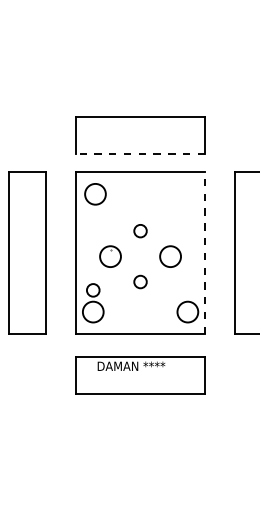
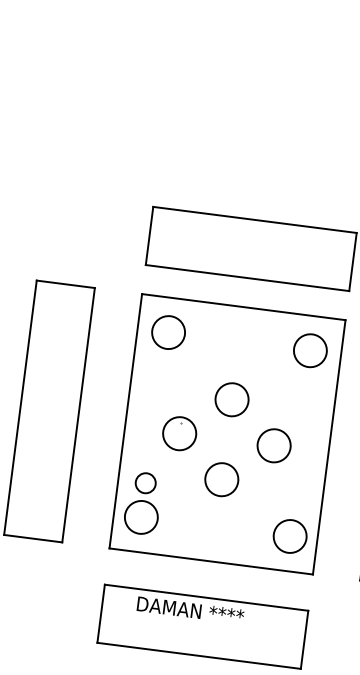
line: (140, 153) -> (247, 277), dashed -> solid
circle: (185, 194) -> (310, 351), added
circle: (140, 230) -> (232, 398), size x1.67
line: (205, 253) -> (329, 447), dashed -> solid
circle: (140, 281) -> (221, 478), size x1.67

